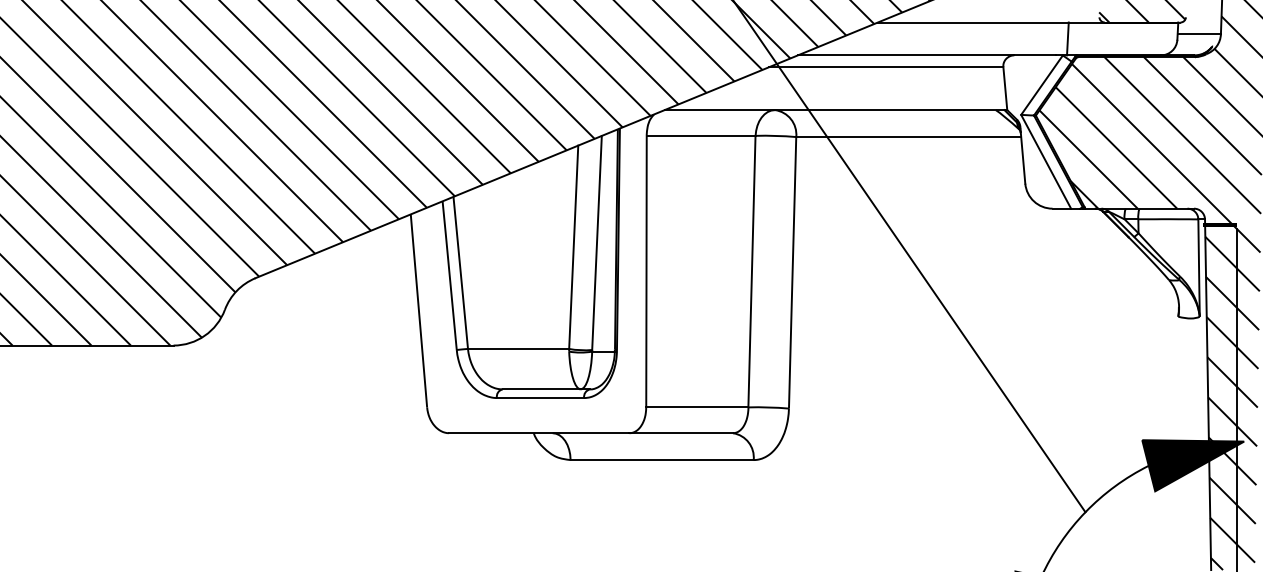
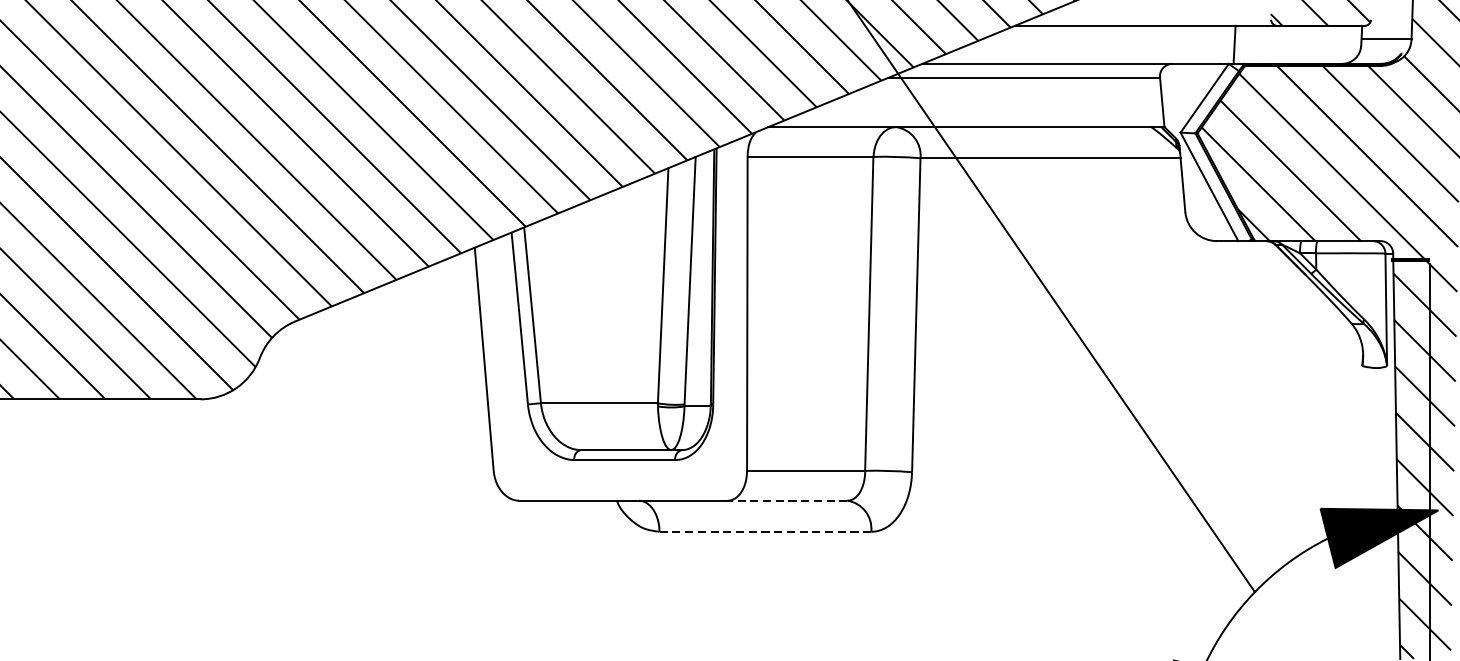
line: (681, 433) -> (787, 501), solid -> dashed
line: (662, 460) -> (765, 532), solid -> dashed

